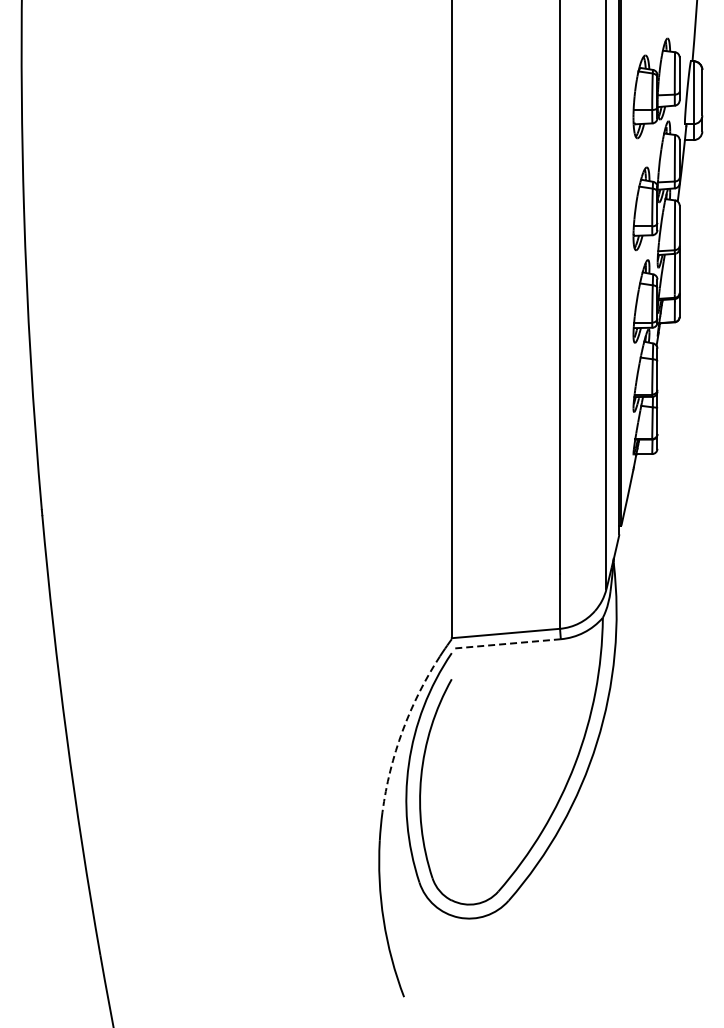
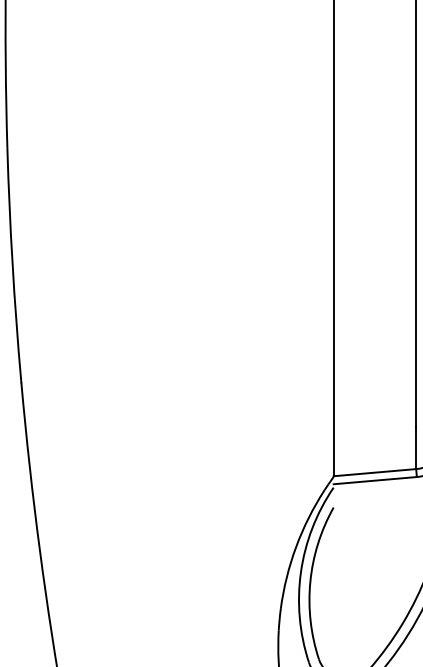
line: (506, 643) -> (375, 480), dashed -> solid
arc: (402, 731) -> (296, 547), dashed -> solid

